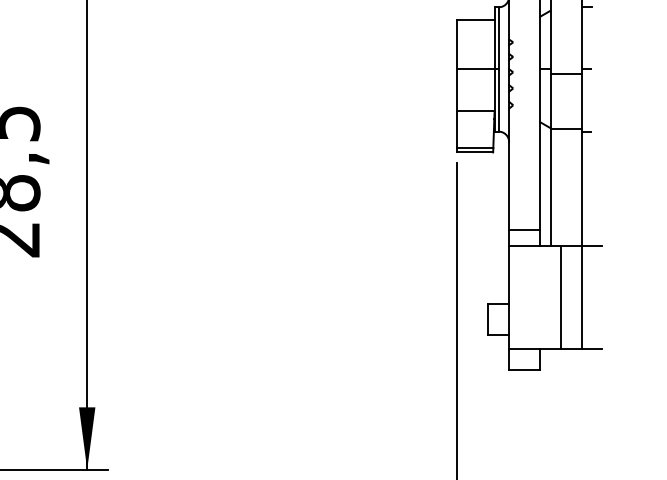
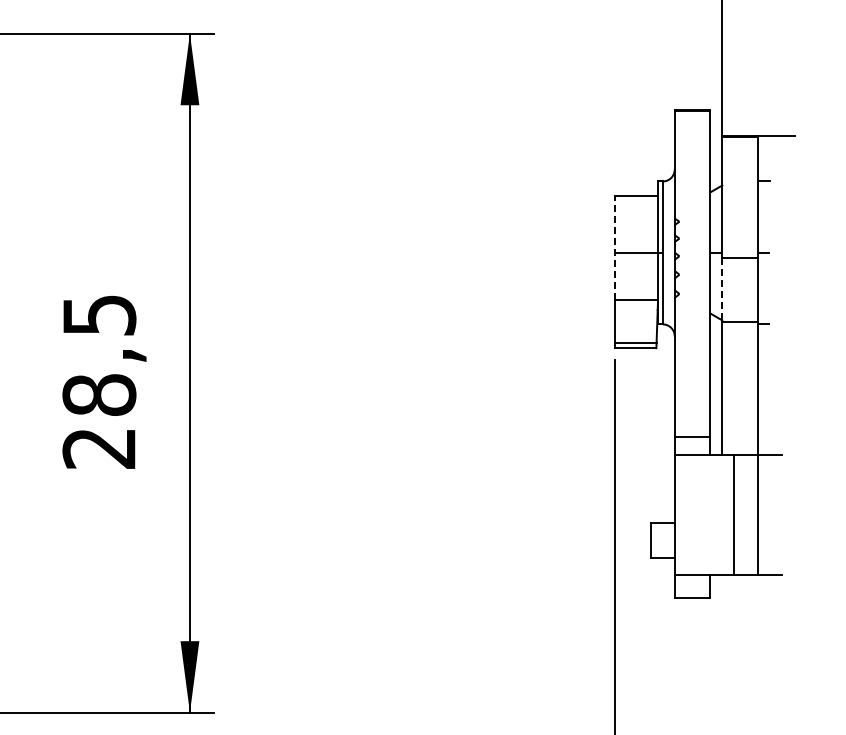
line: (457, 64) -> (615, 247), solid -> dashed
line: (550, 101) -> (722, 289), solid -> dashed

